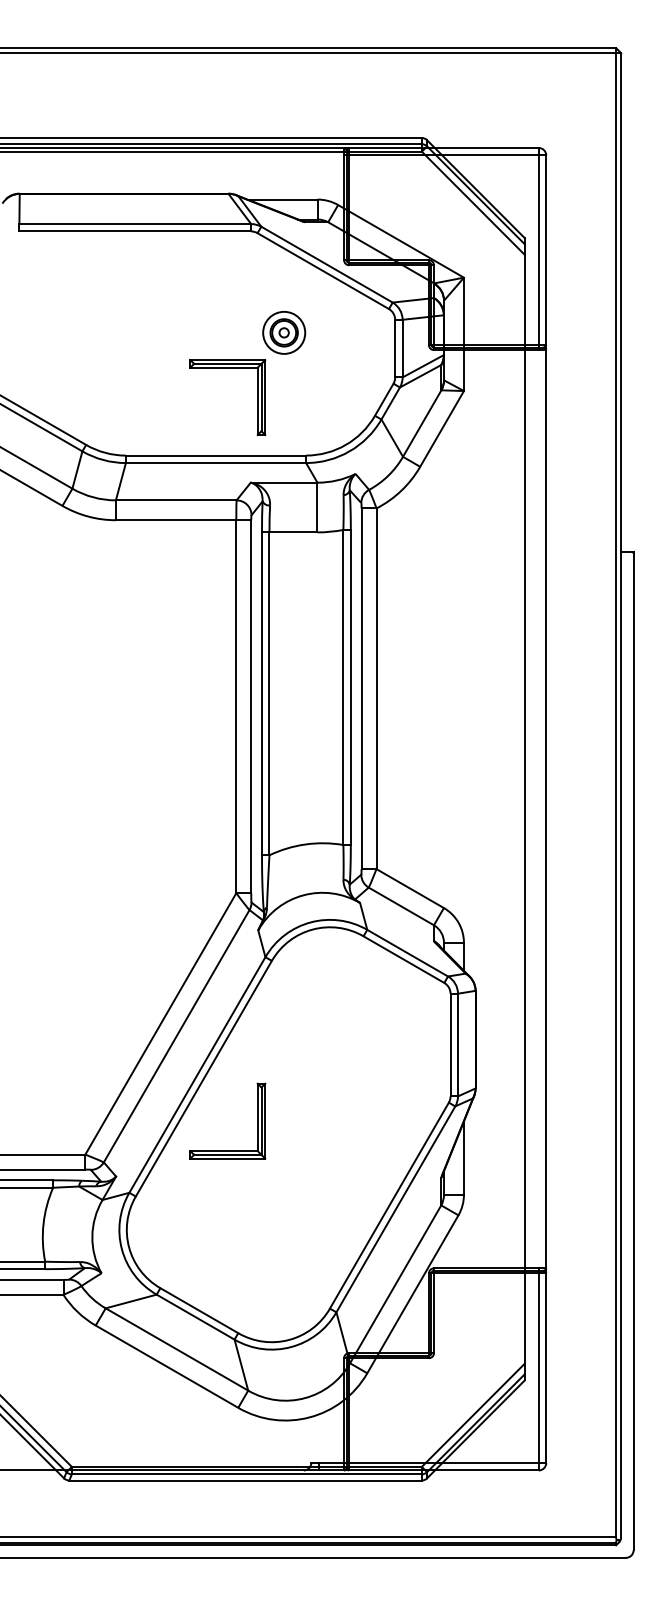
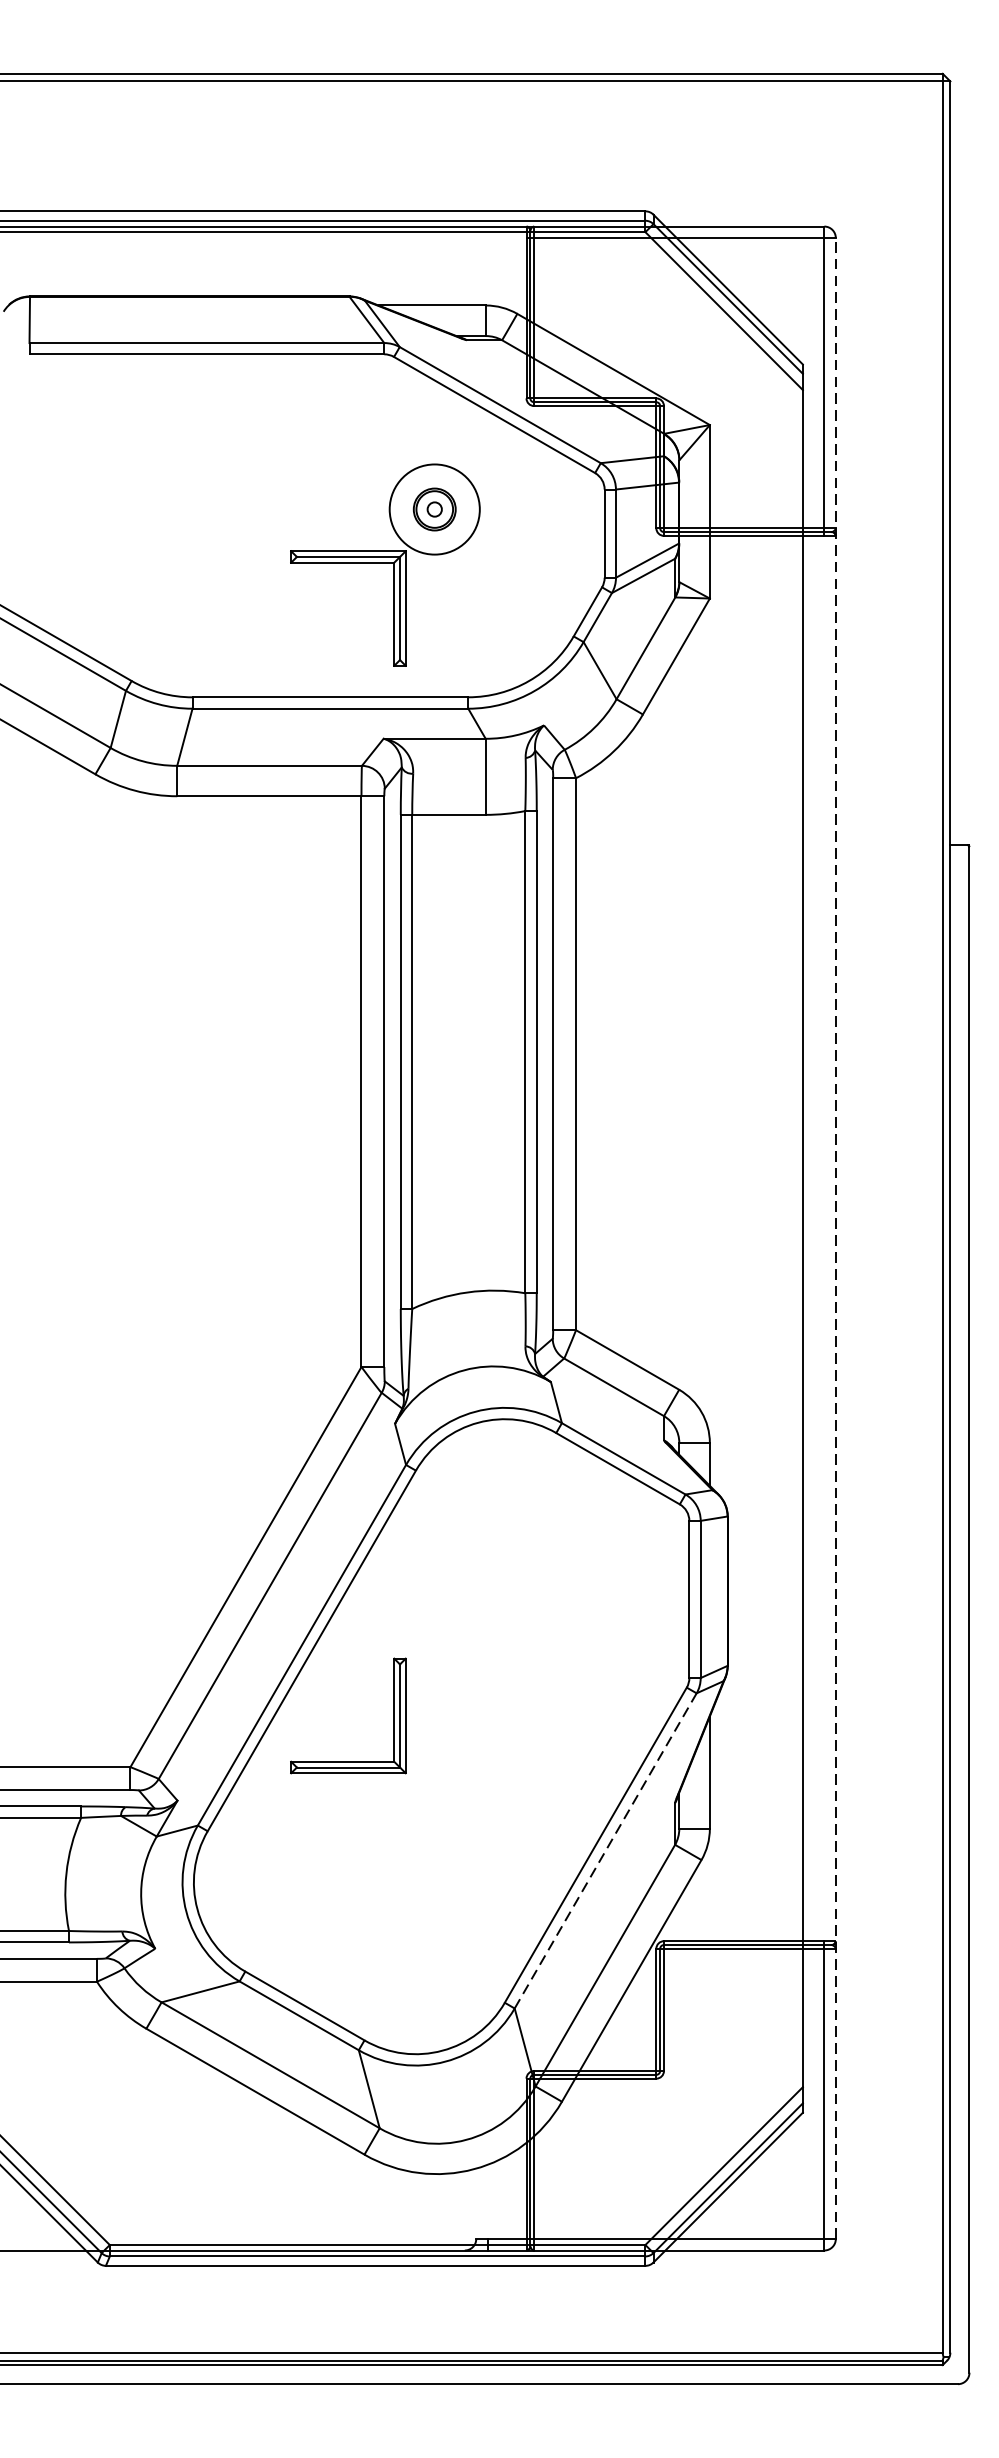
circle: (284, 332) -> (435, 508), size x1.4
line: (546, 809) -> (836, 1238), solid -> dashed
line: (395, 1209) -> (605, 1851), solid -> dashed

